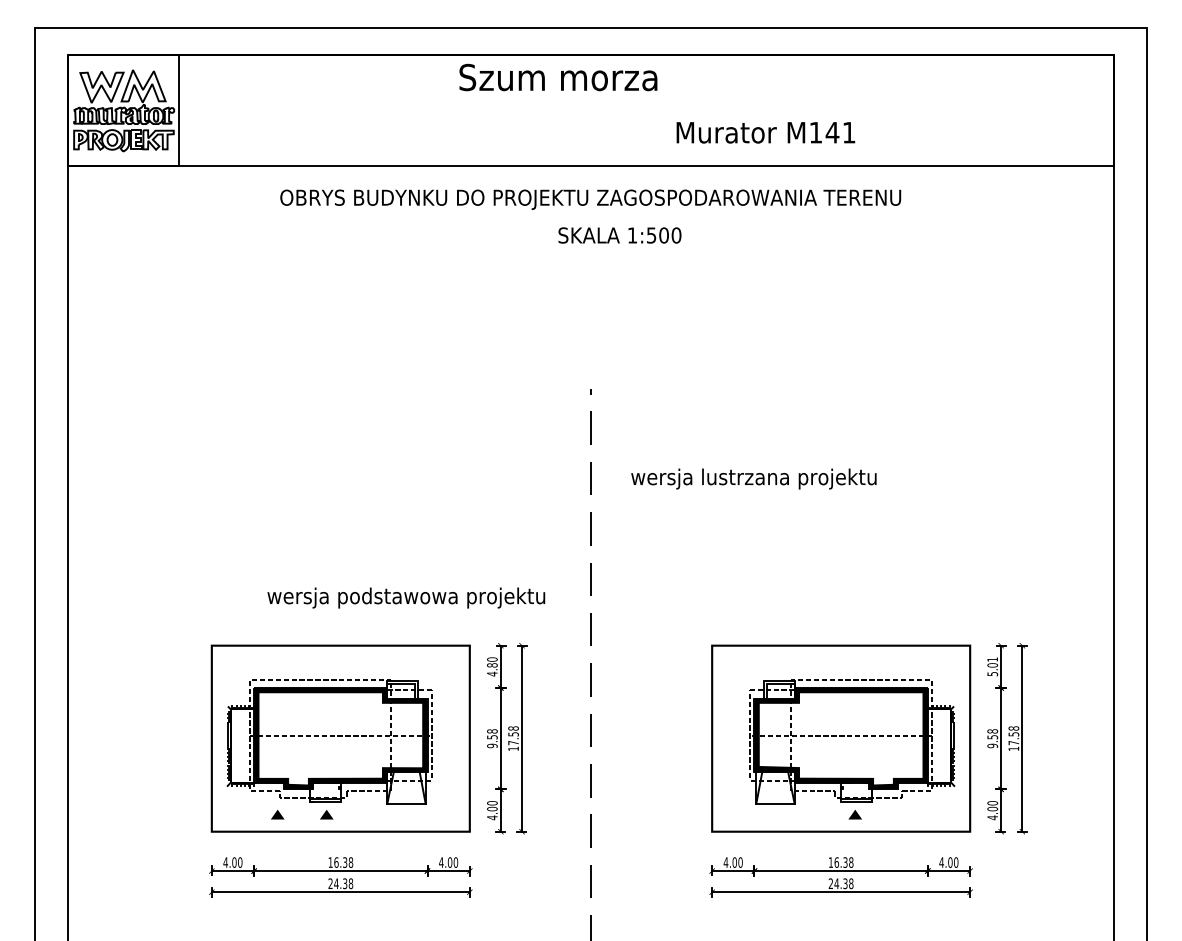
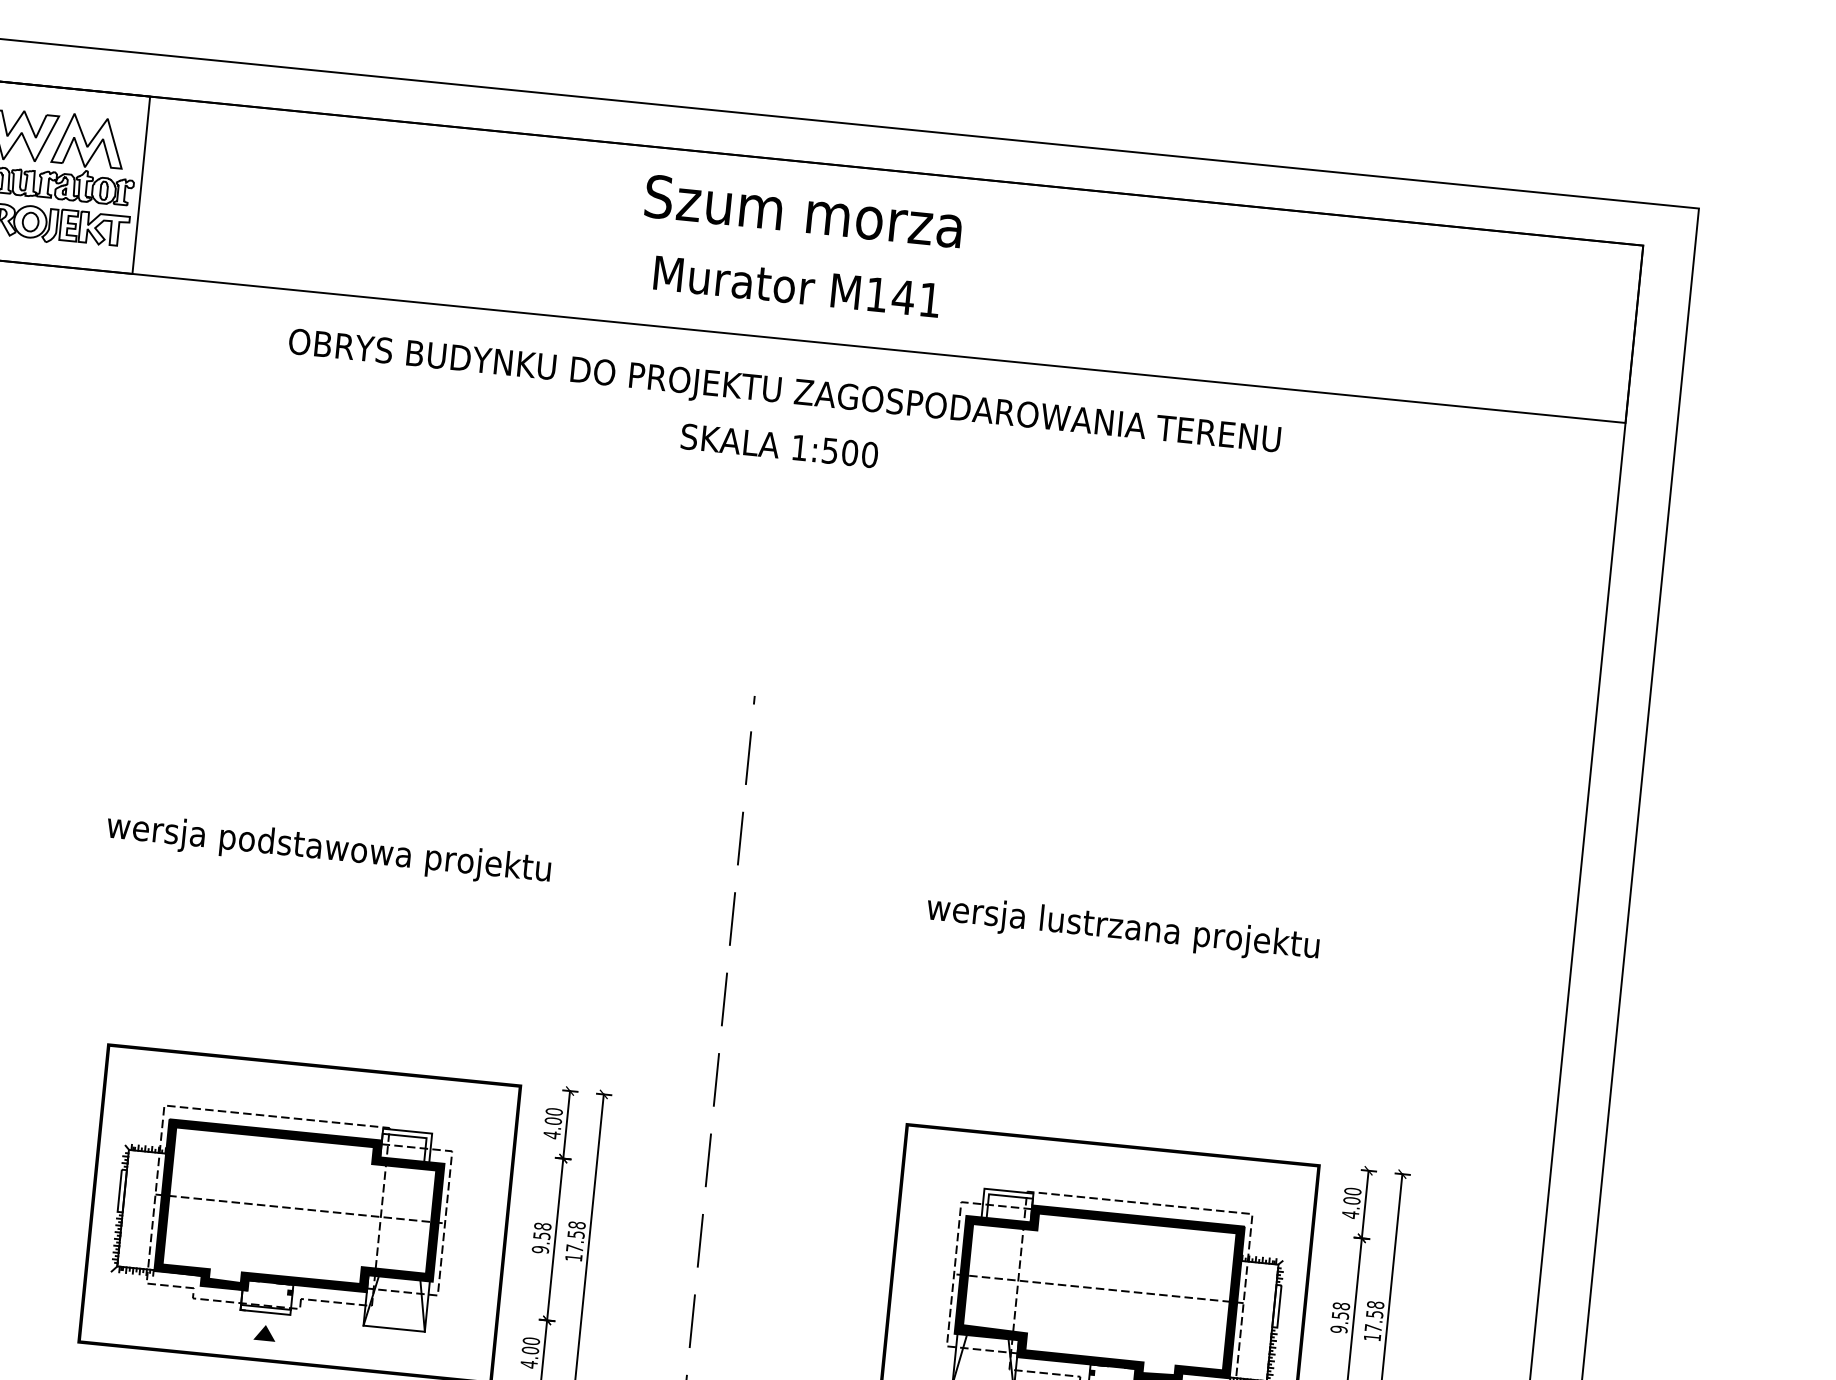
text: (558, 77) -> (803, 211), moved
text: (765, 132) -> (796, 286), moved
text: (619, 235) -> (778, 445), moved
text: (753, 478) -> (1122, 928), moved
text: (406, 597) -> (329, 849), moved
text: (492, 665) -> (553, 1121), 4.80 -> 4.00
text: (992, 666) -> (1351, 1202), 5.01 -> 4.00
part: (277, 814) -> (186, 1324), removed

